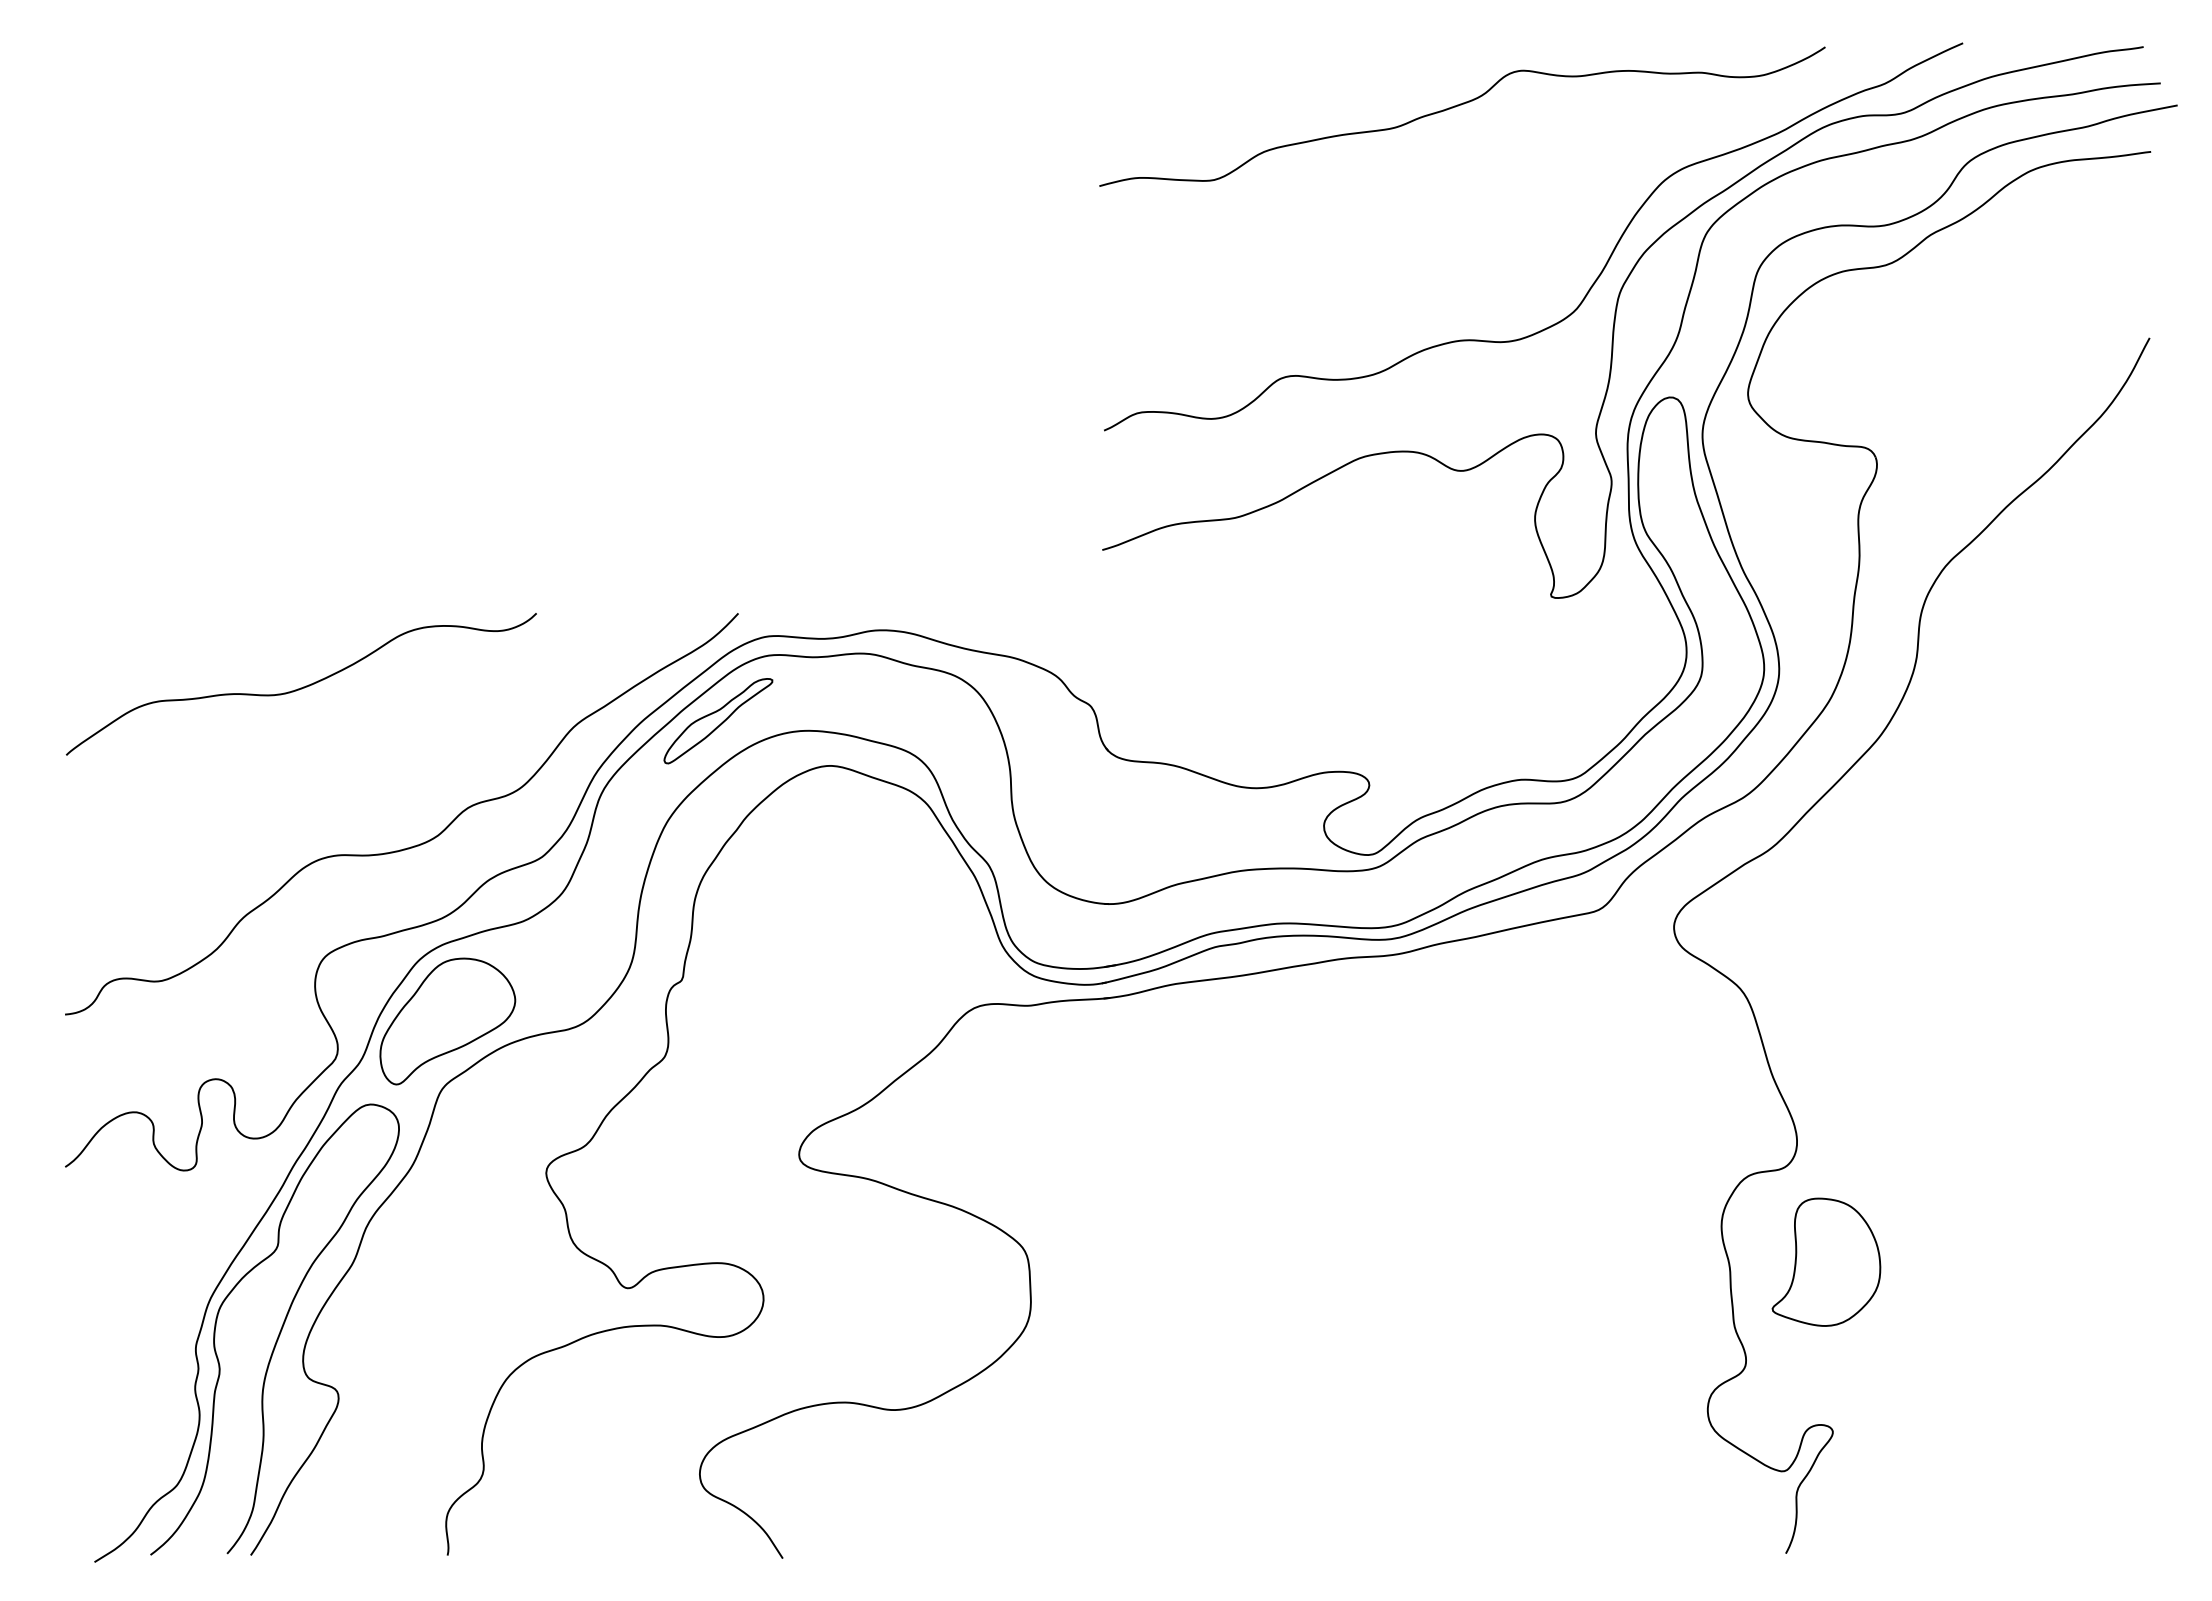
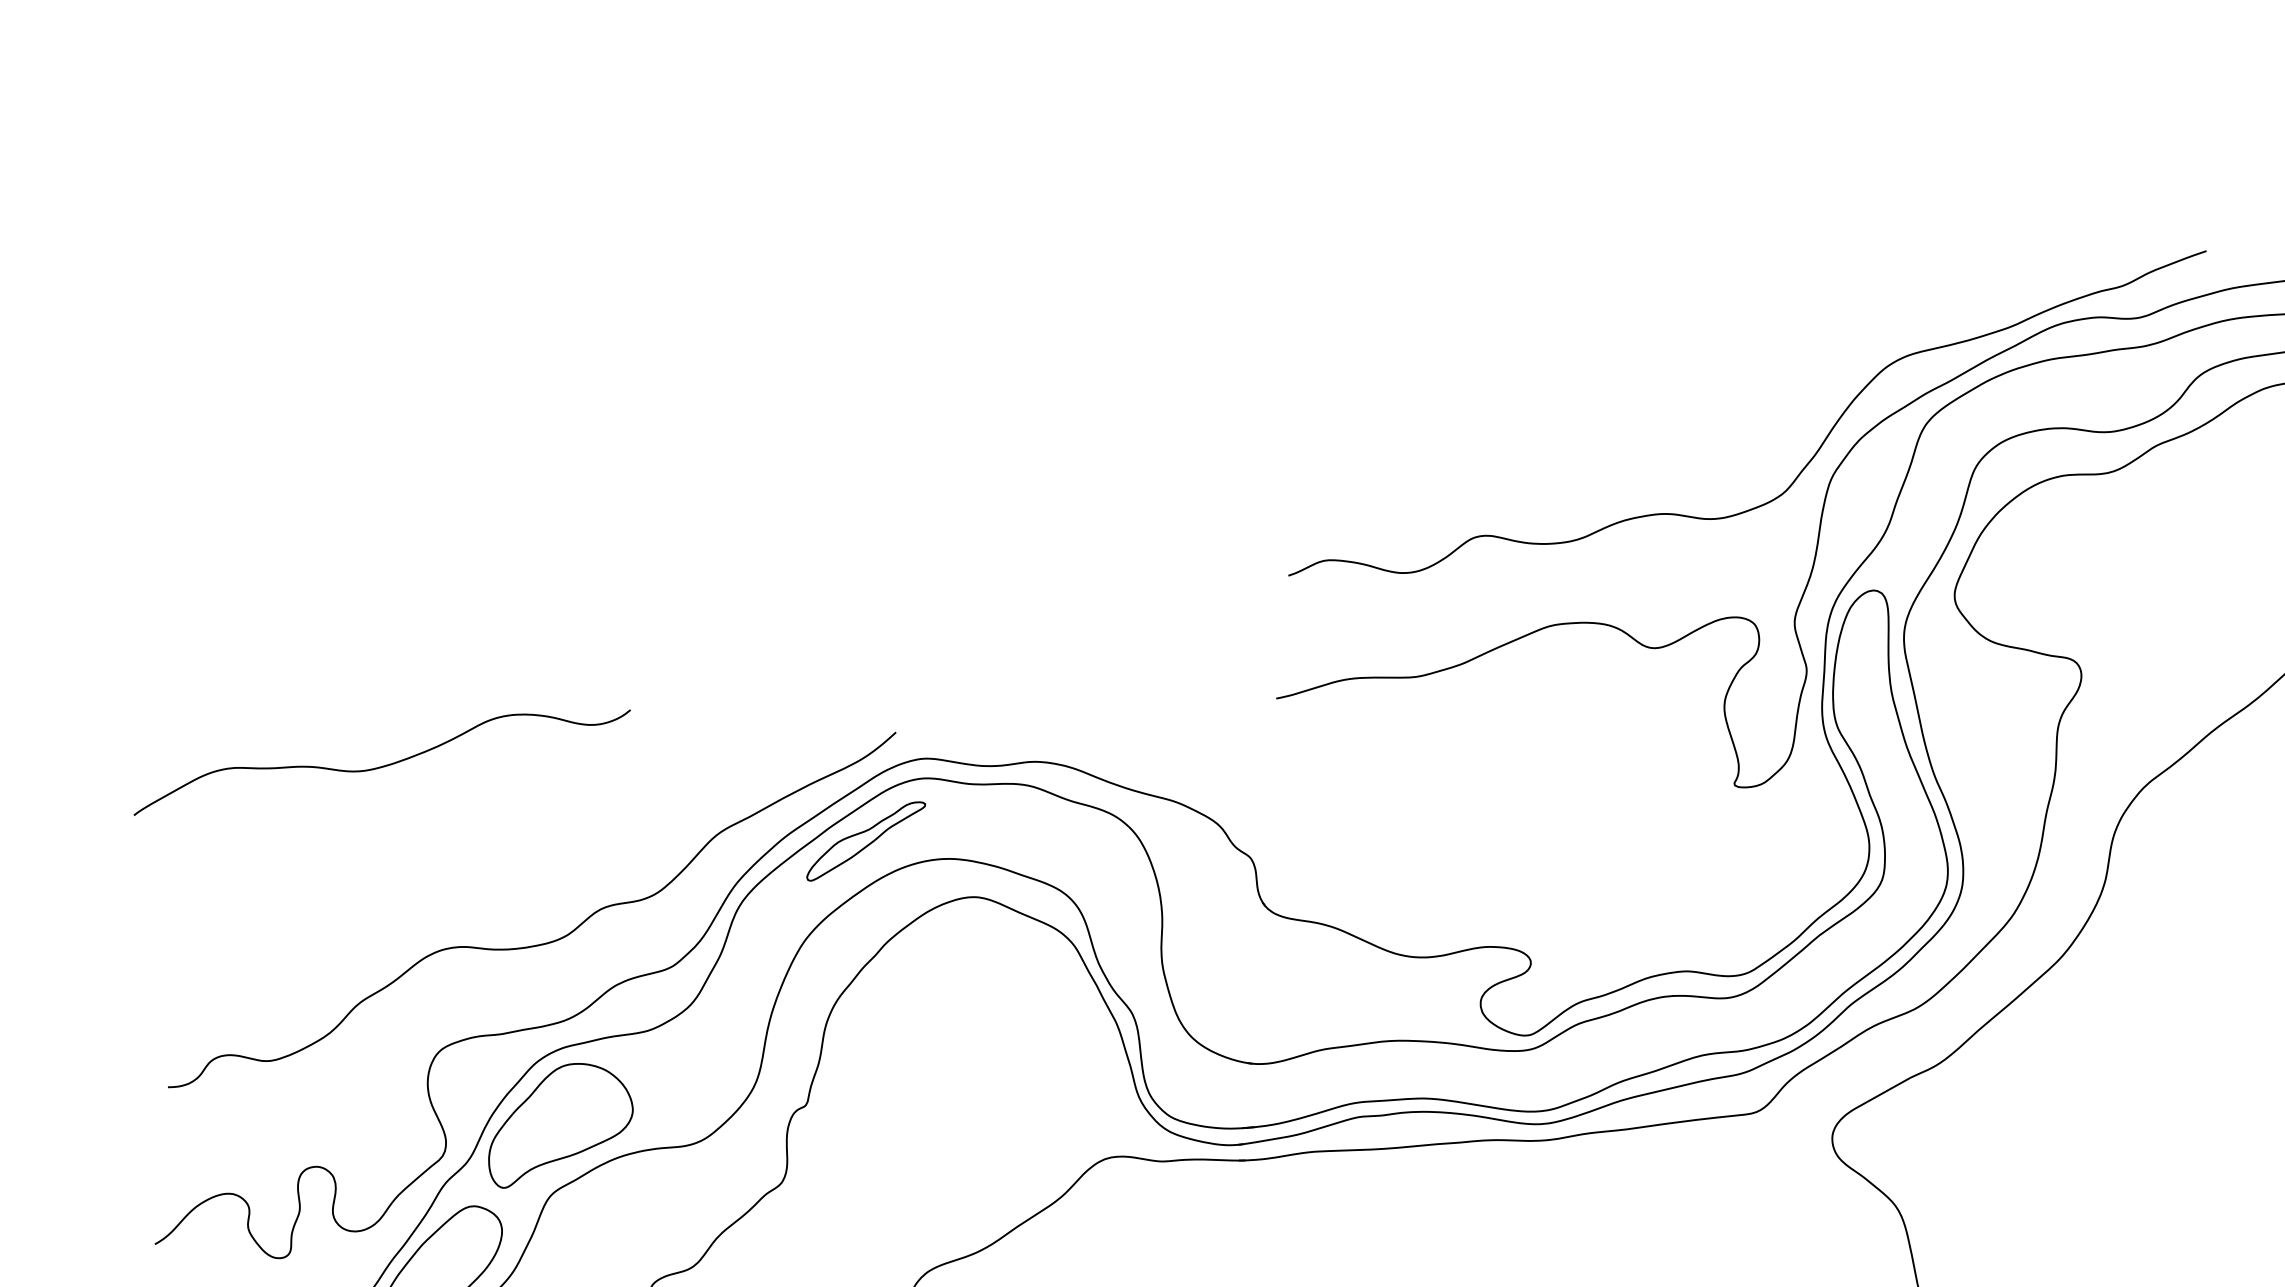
curve: (1458, 106) -> (1681, 272), removed
curve: (303, 686) -> (384, 765), moved

